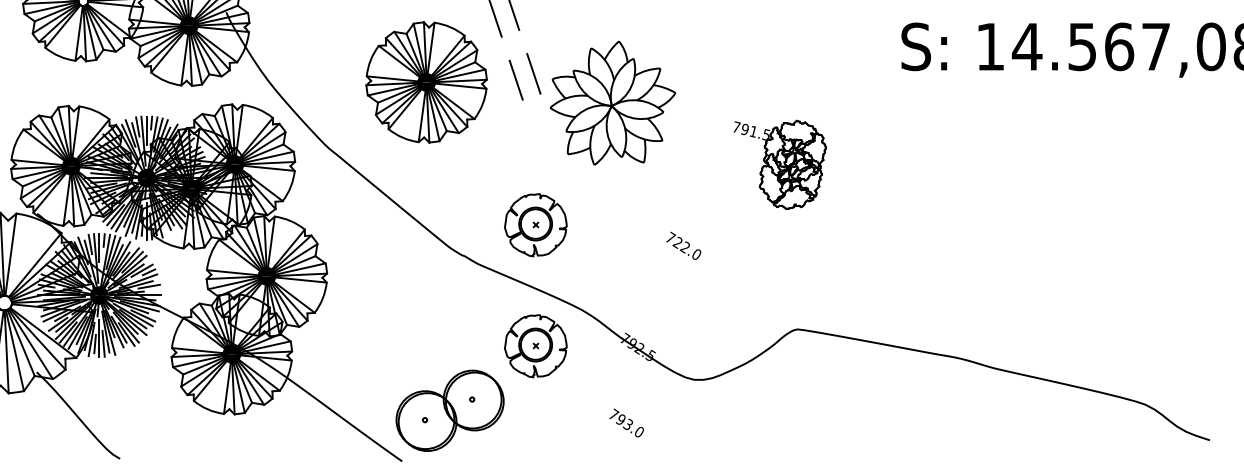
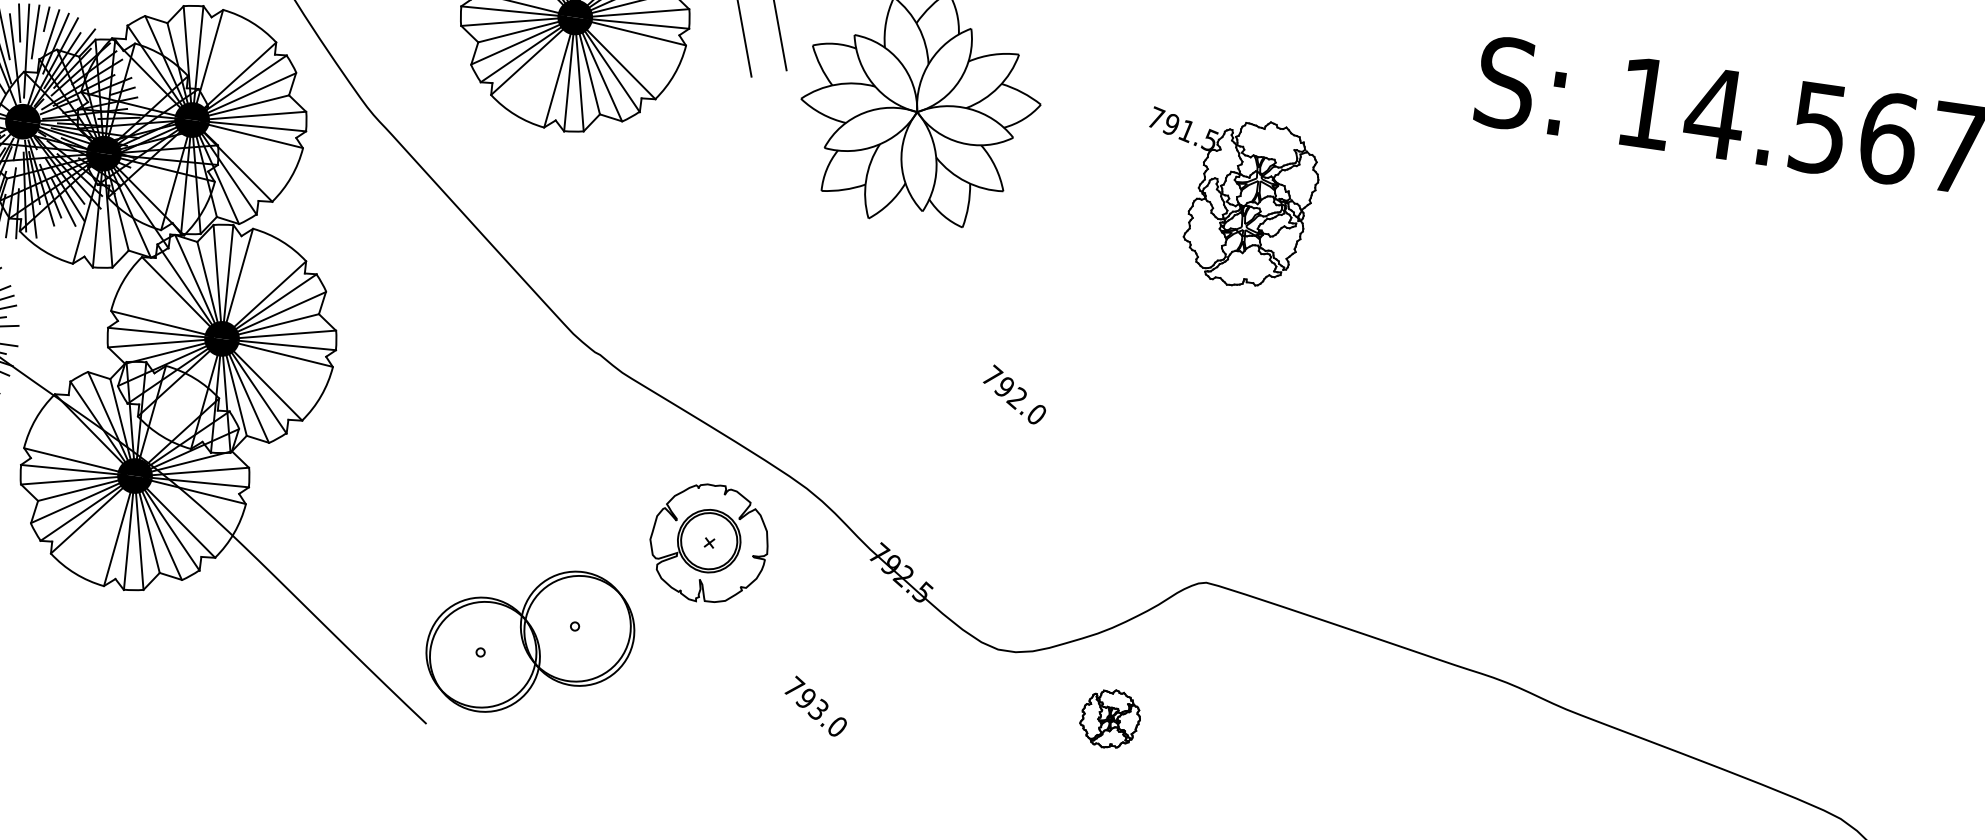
part: (779, 164) -> (1226, 199), moved
part: (535, 225) -> (741, 316), removed
text: (676, 242) -> (1002, 386), 722.0 -> 792.0
part: (757, 407) -> (1109, 718), added
text: (626, 422) -> (815, 705), moved

